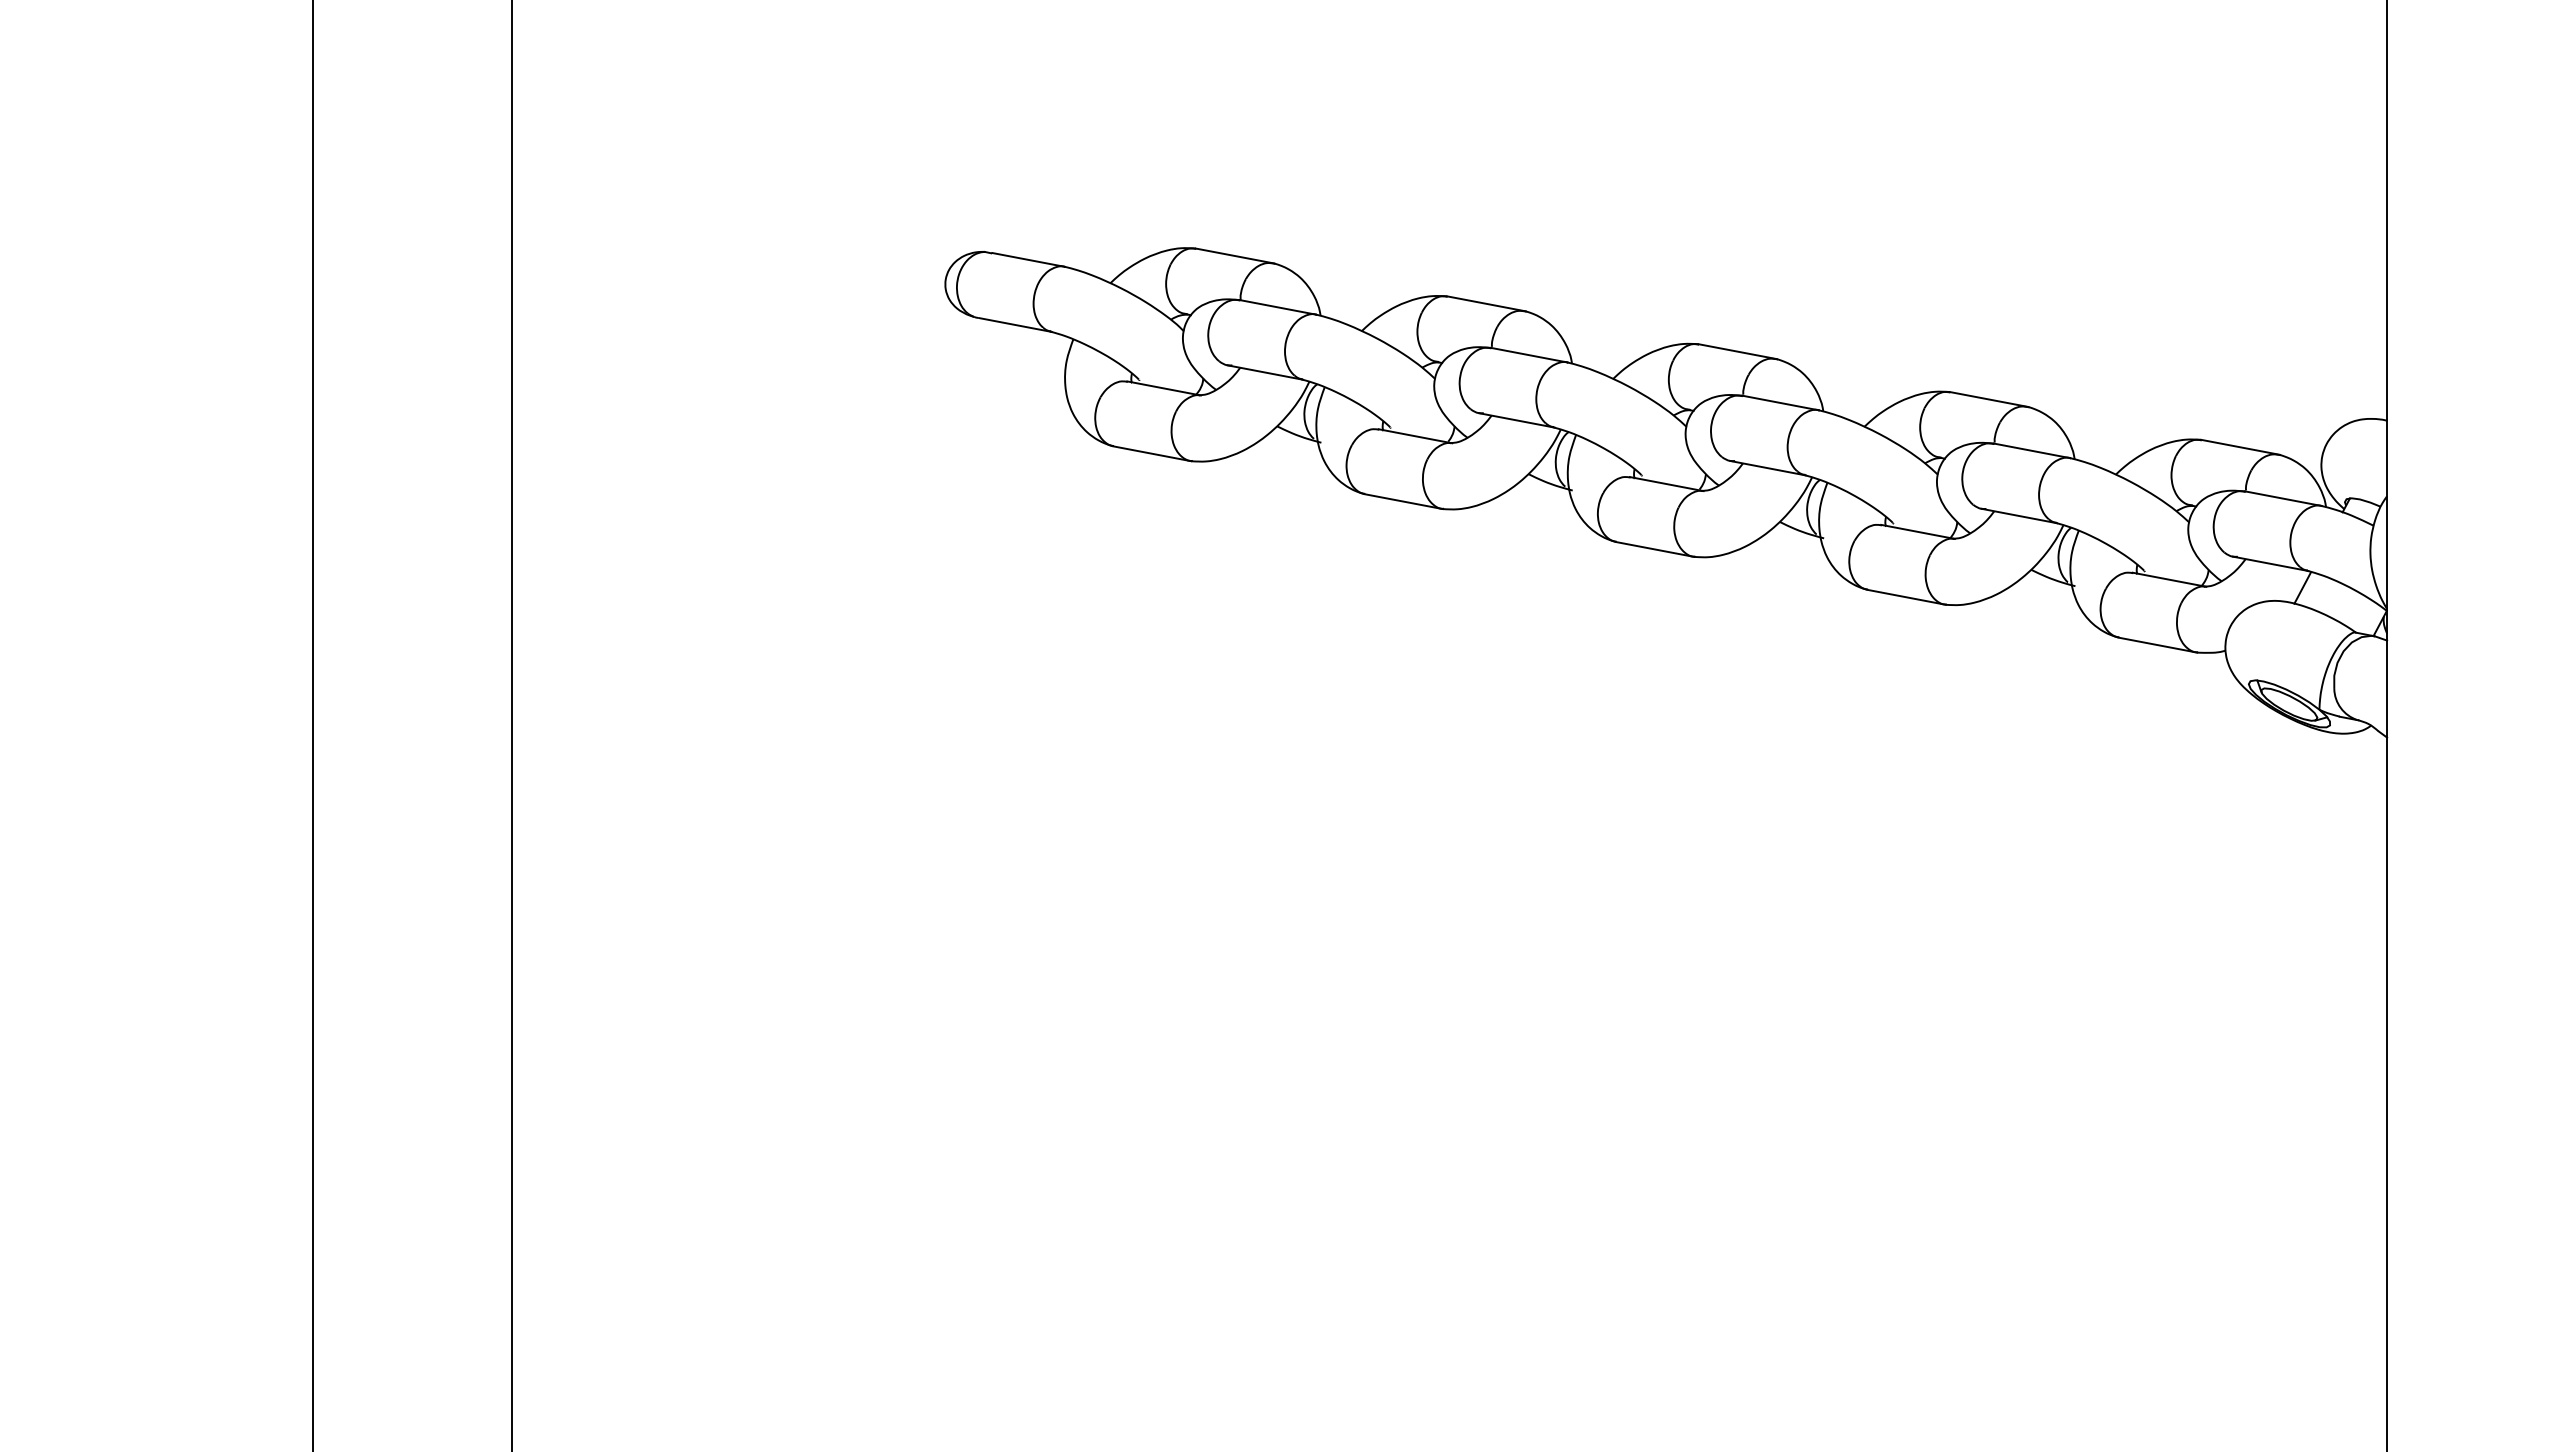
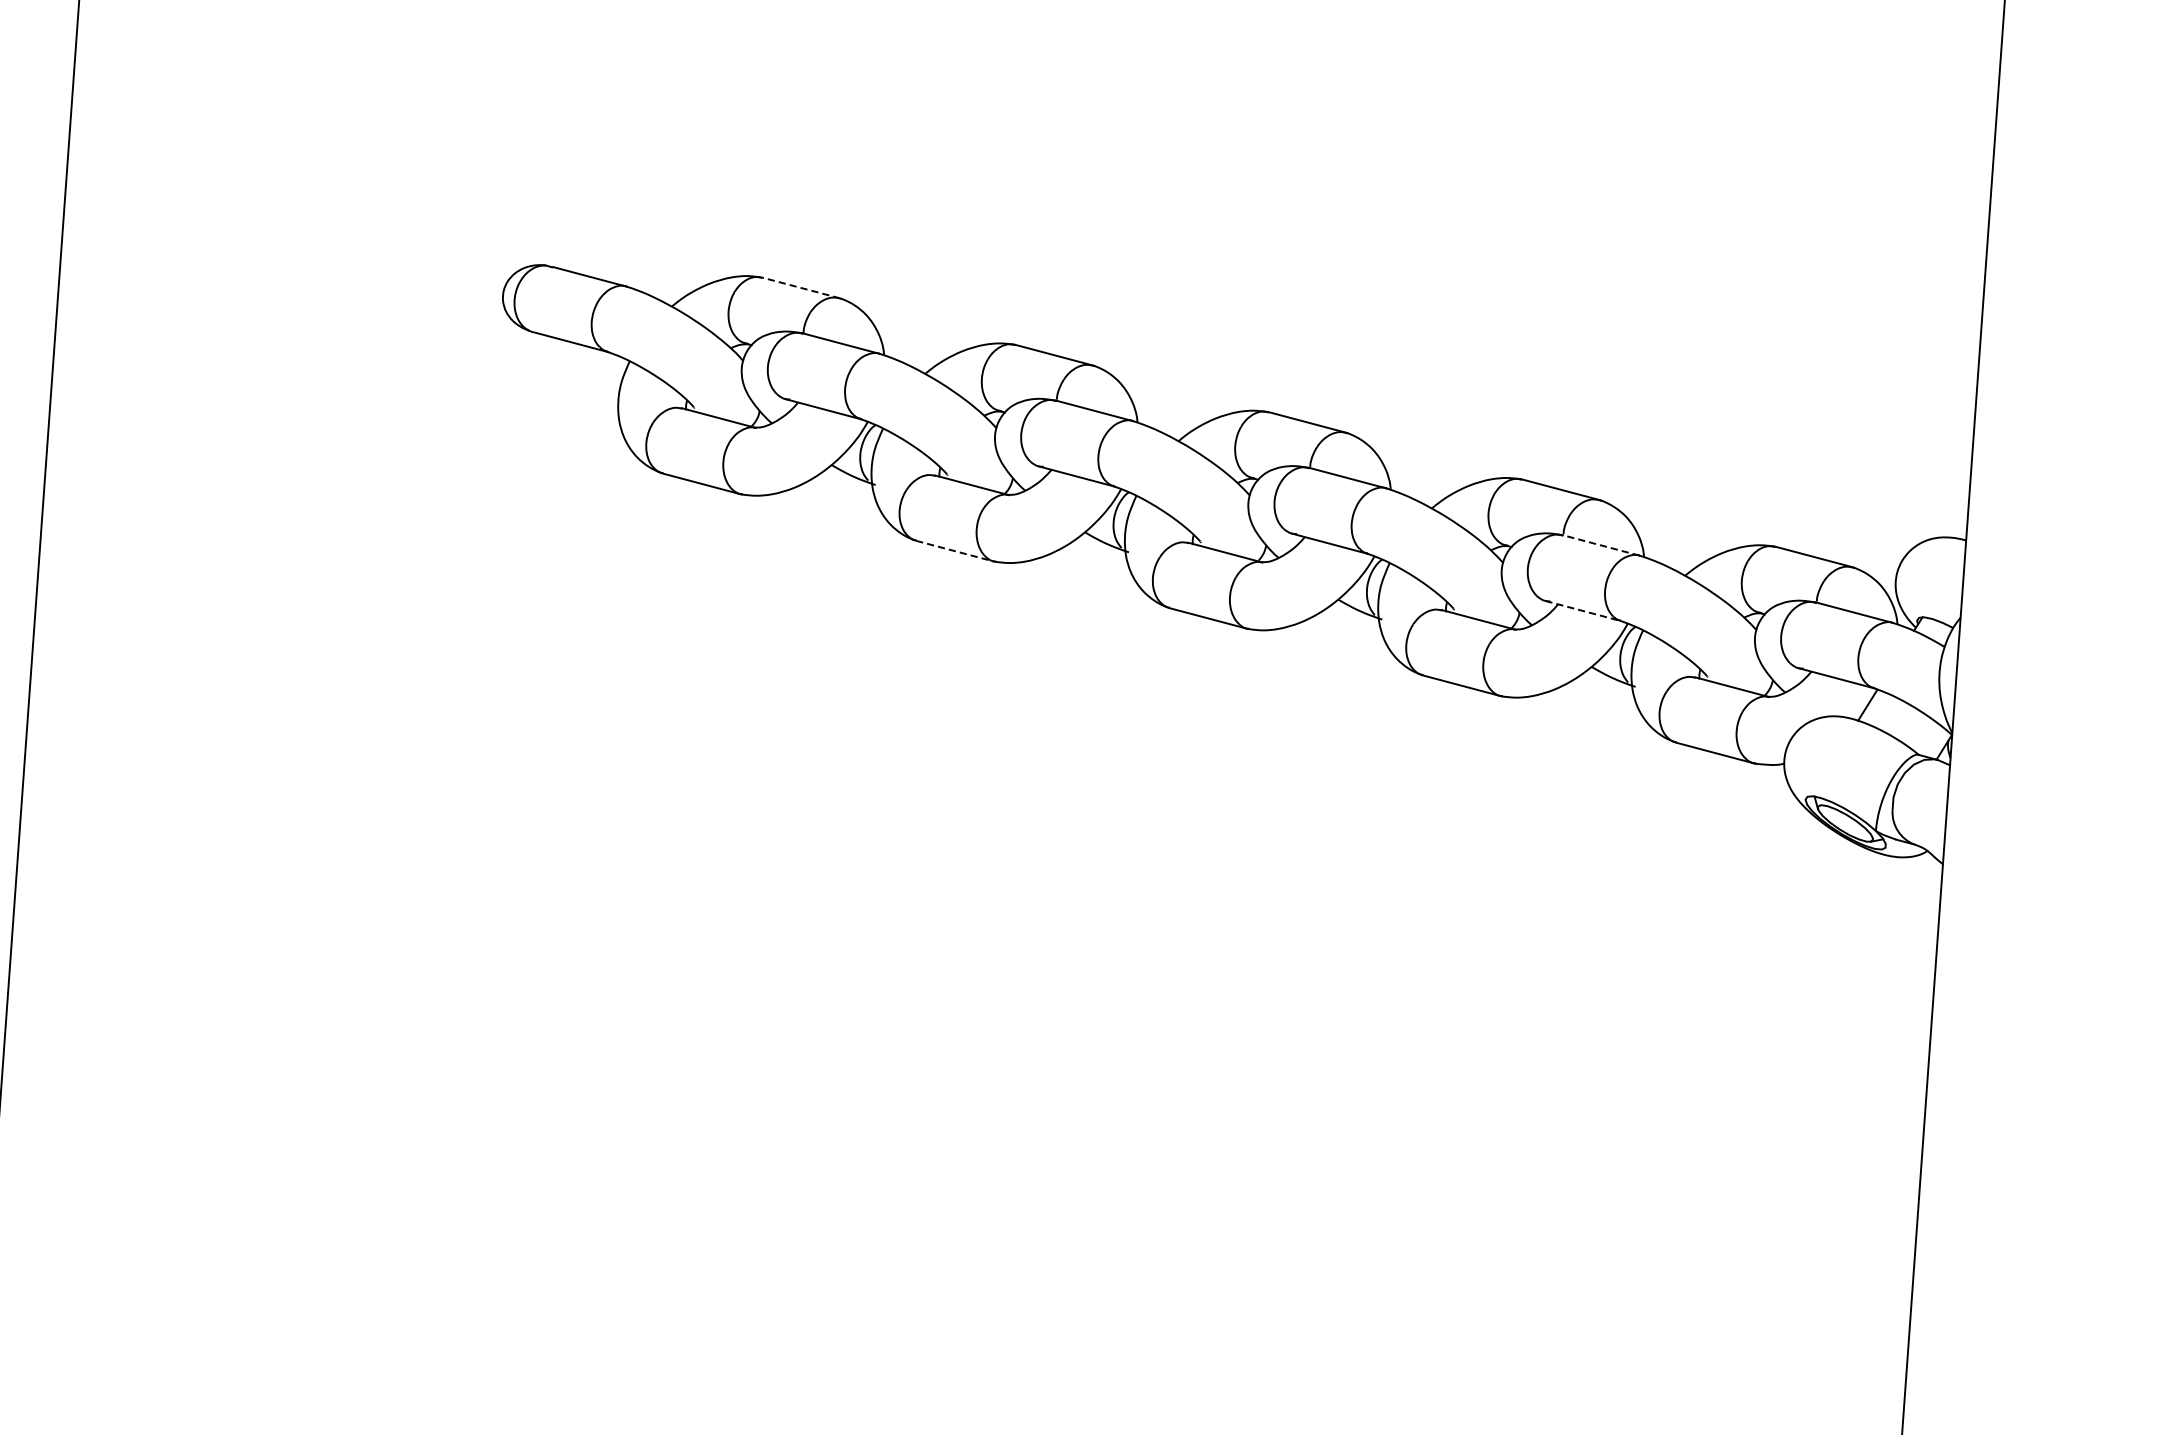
line: (1234, 255) -> (800, 287), solid -> dashed
line: (2031, 450) -> (1600, 545), solid -> dashed
line: (1403, 501) -> (955, 551), solid -> dashed
line: (2019, 516) -> (1583, 611), solid -> dashed

